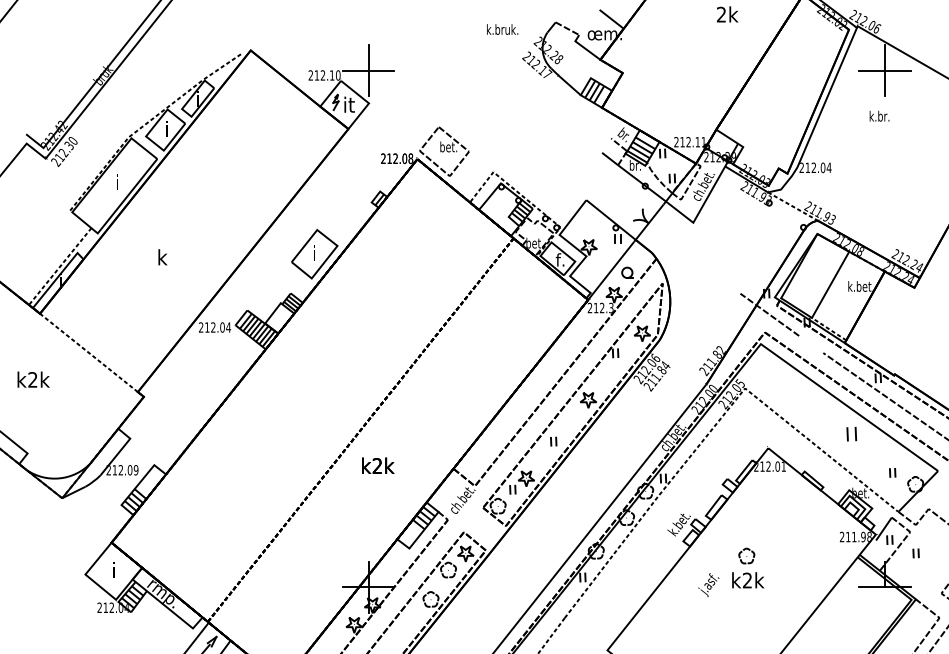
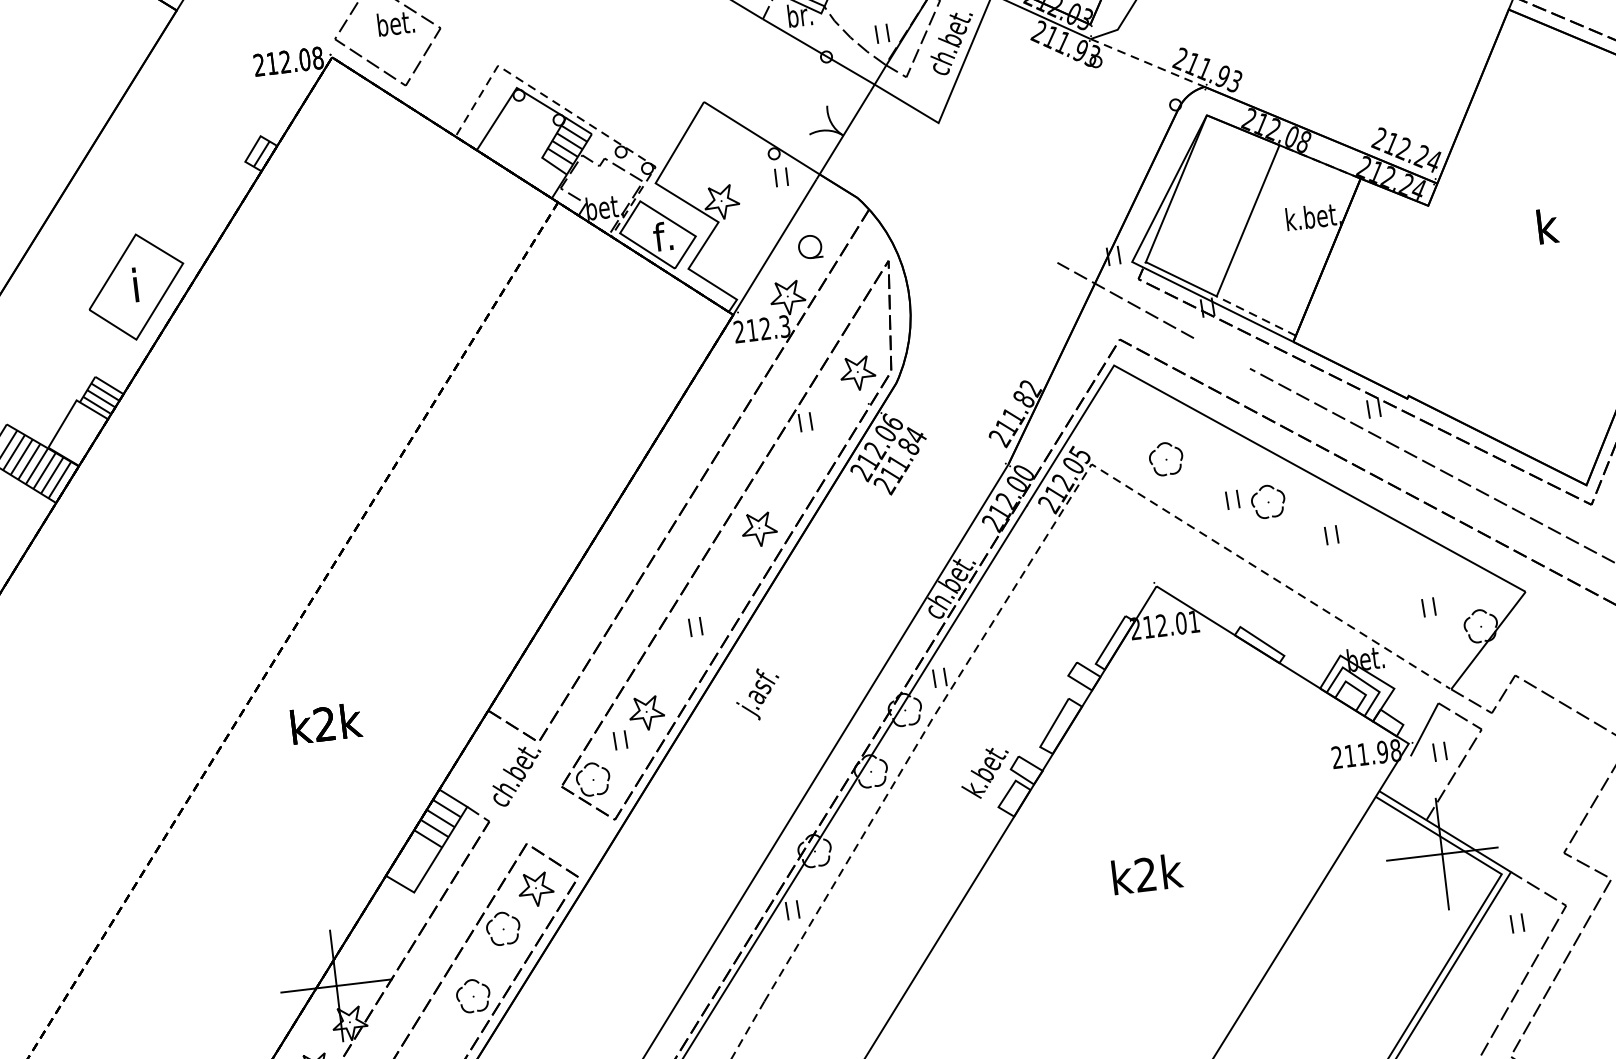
part: (818, 415) -> (1255, 503), added
part: (851, 434) -> (1331, 535), size x0.62
part: (915, 553) -> (1516, 923), moved
part: (746, 555) -> (1165, 457), moved
text: (708, 584) -> (757, 693), moved
line: (885, 600) -> (1446, 882), added

